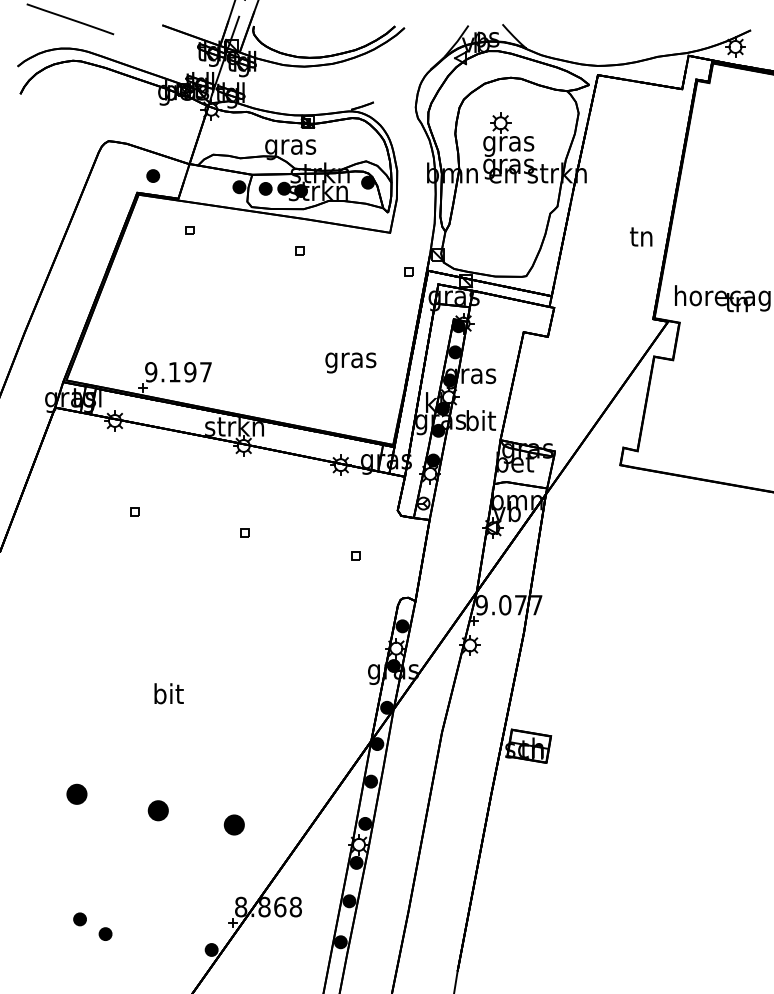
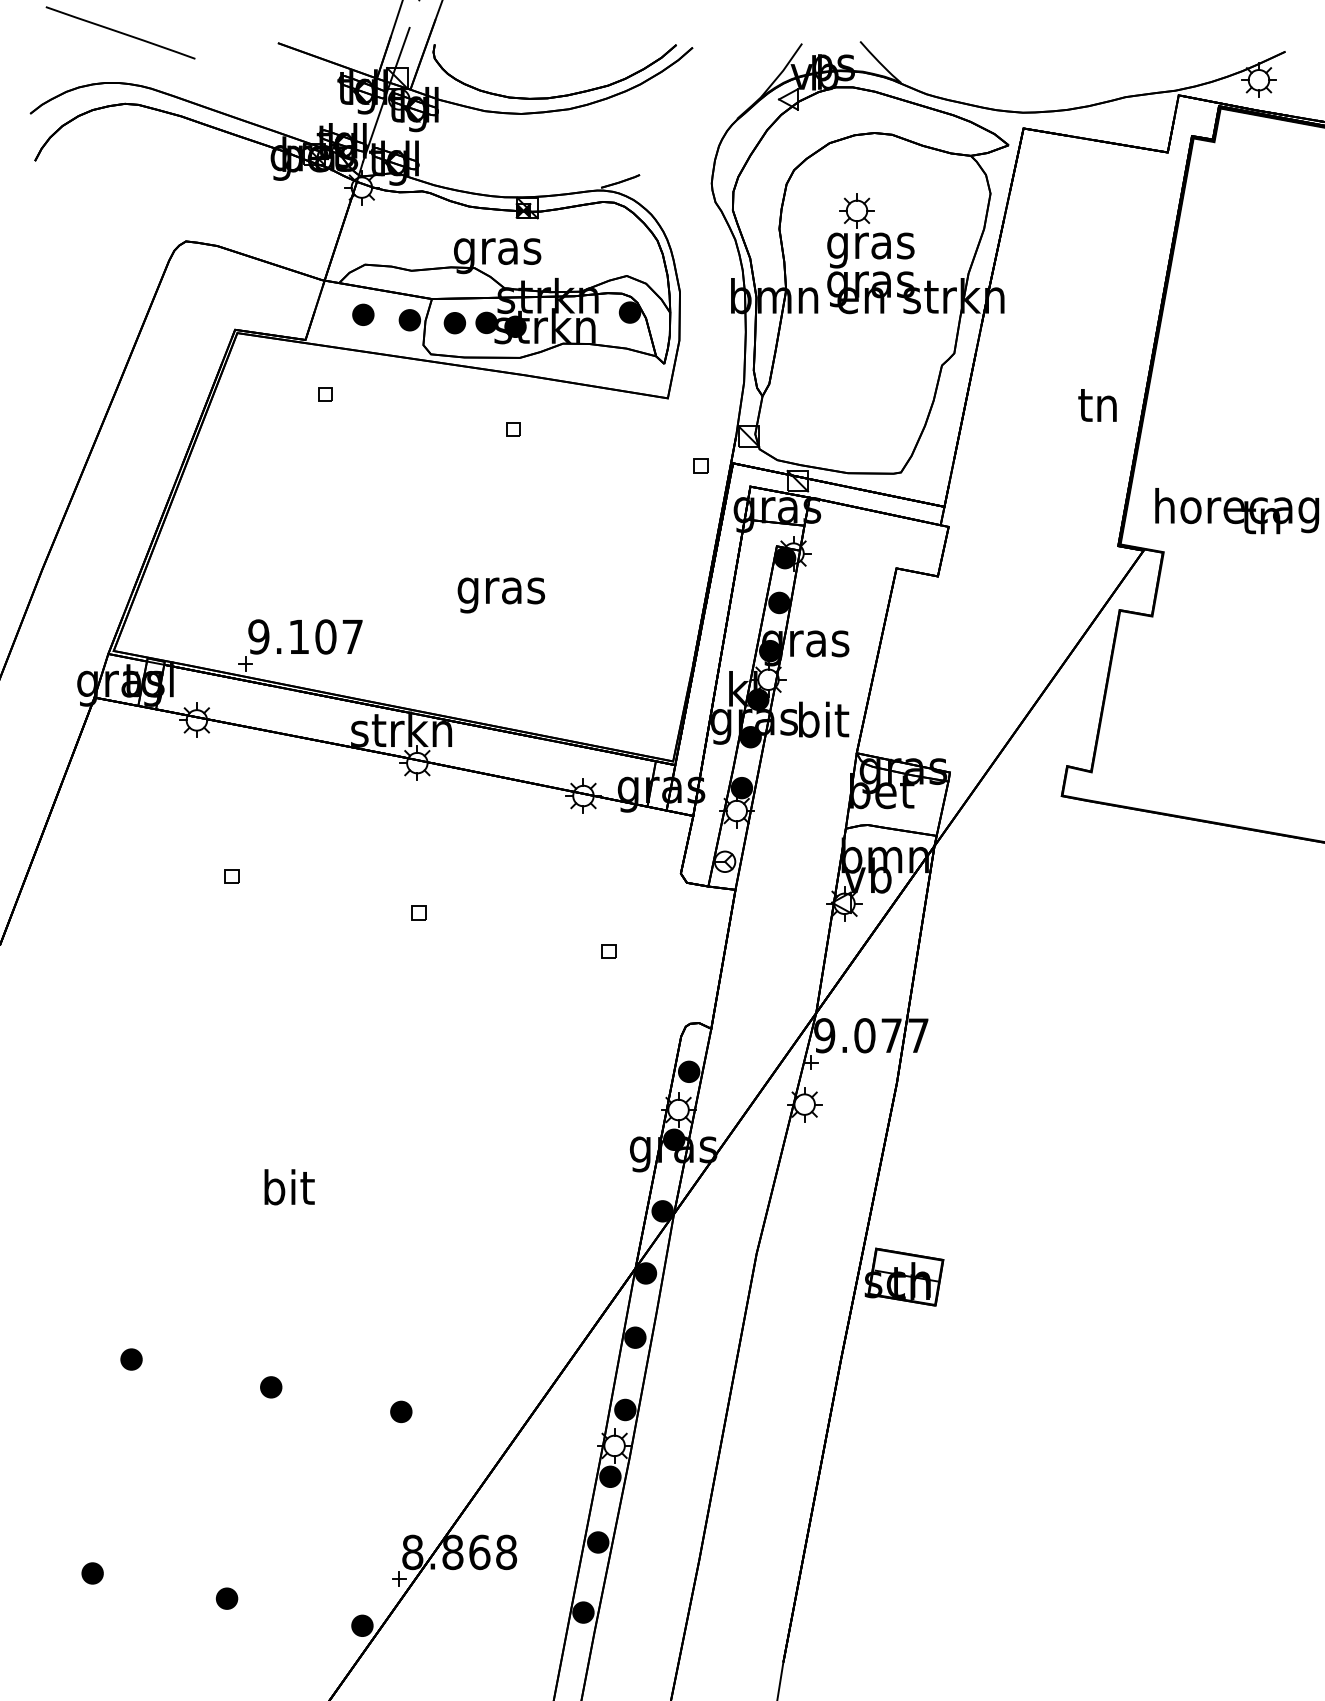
part: (153, 175) -> (363, 313), moved
text: (350, 362) -> (500, 594), moved
text: (190, 372) -> (326, 637), 9.197 -> 9.107
part: (76, 794) -> (131, 1359), size x0.62
part: (158, 810) -> (271, 1387), size x0.62
part: (234, 824) -> (401, 1411), size x0.62
part: (79, 919) -> (91, 1573), moved
part: (105, 933) -> (226, 1597), moved

